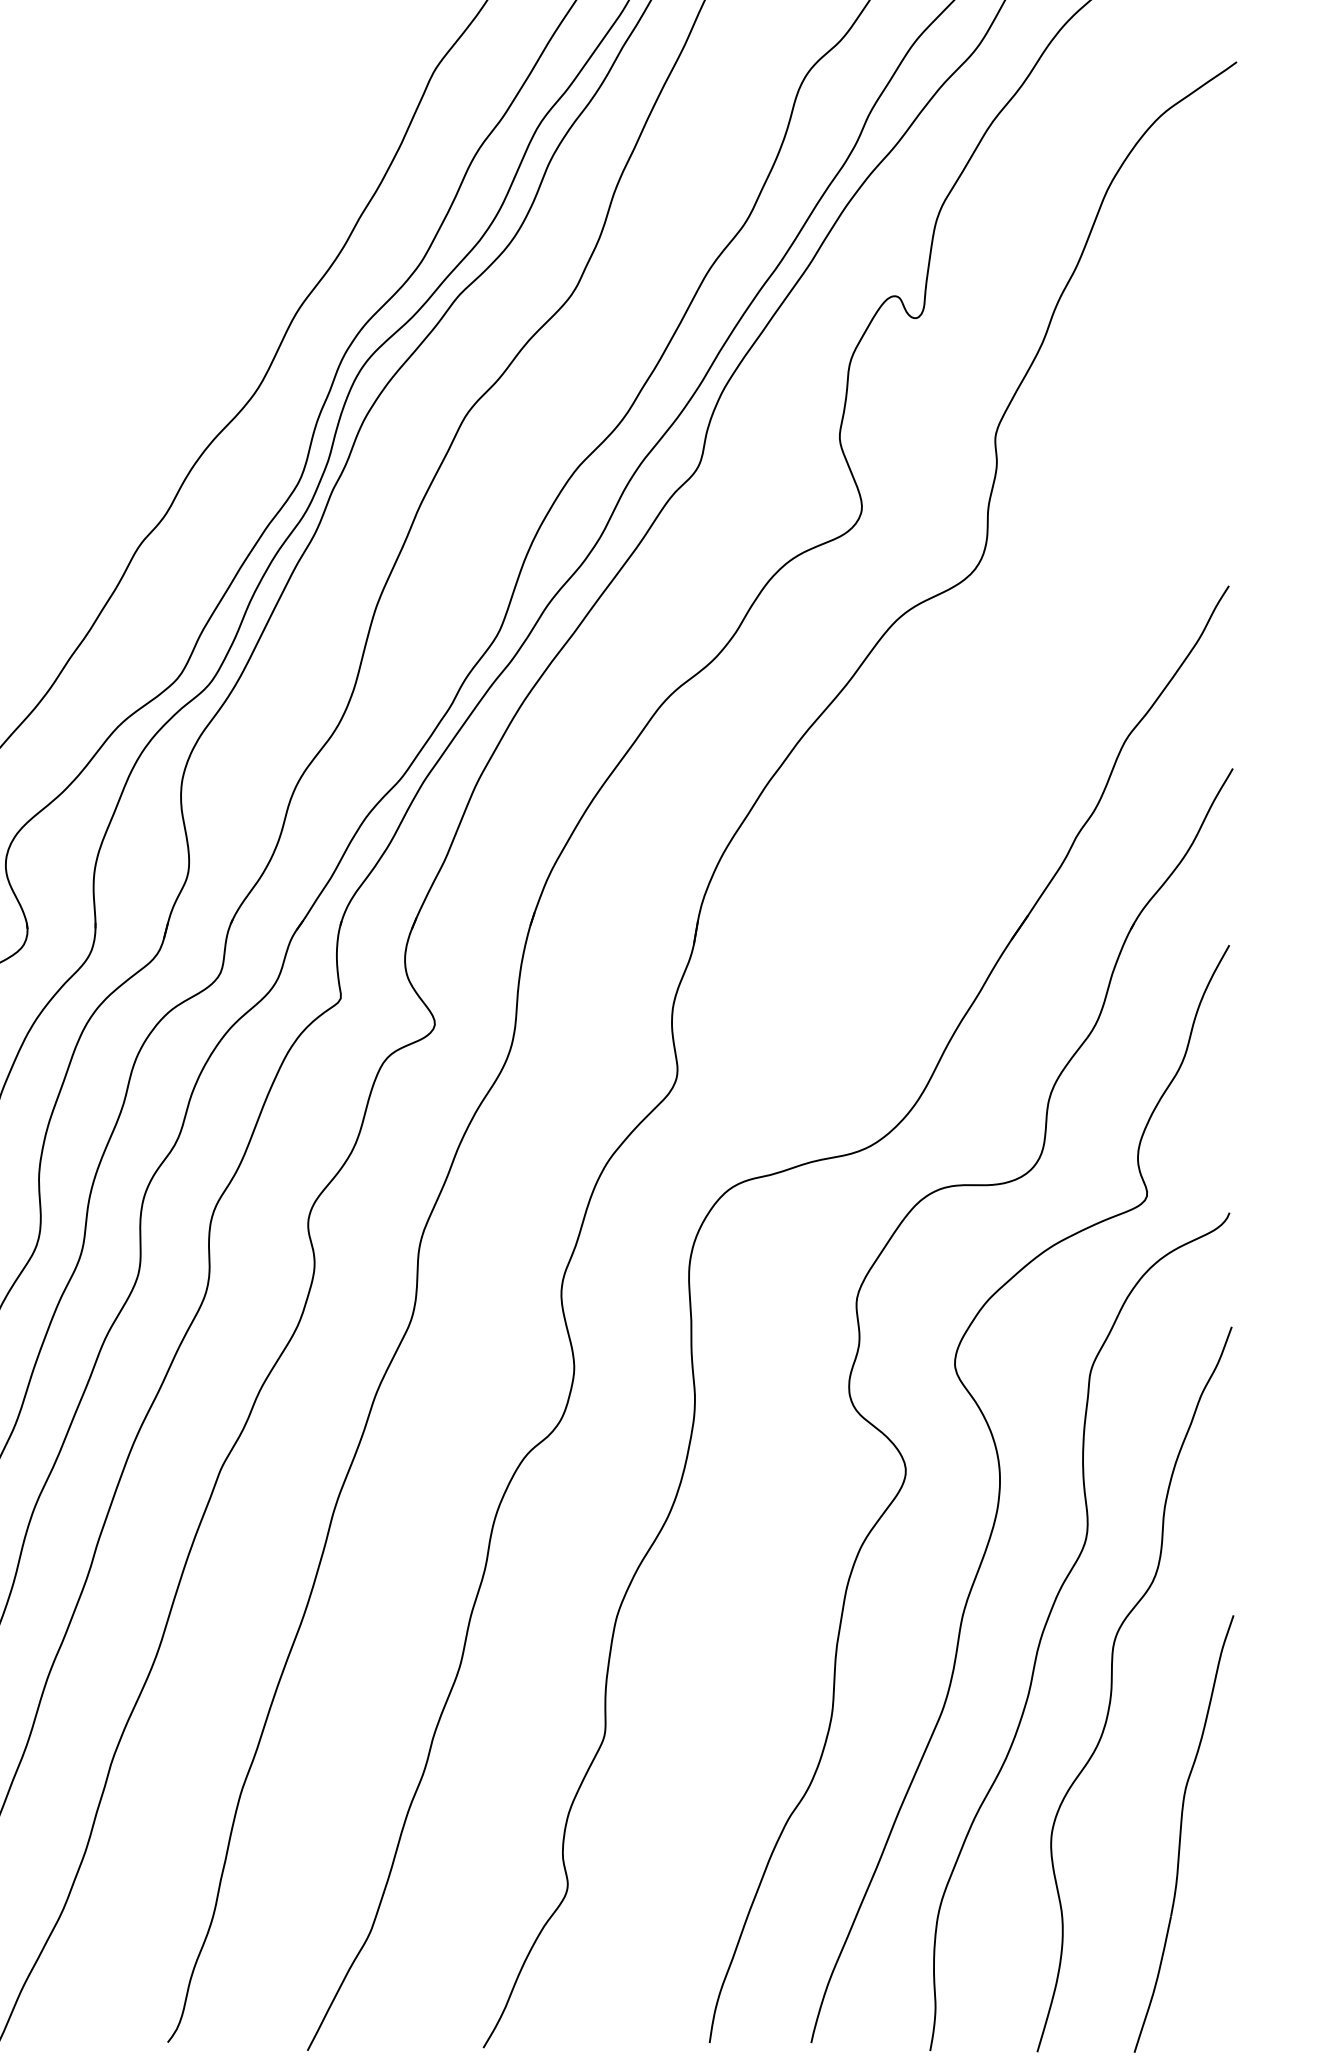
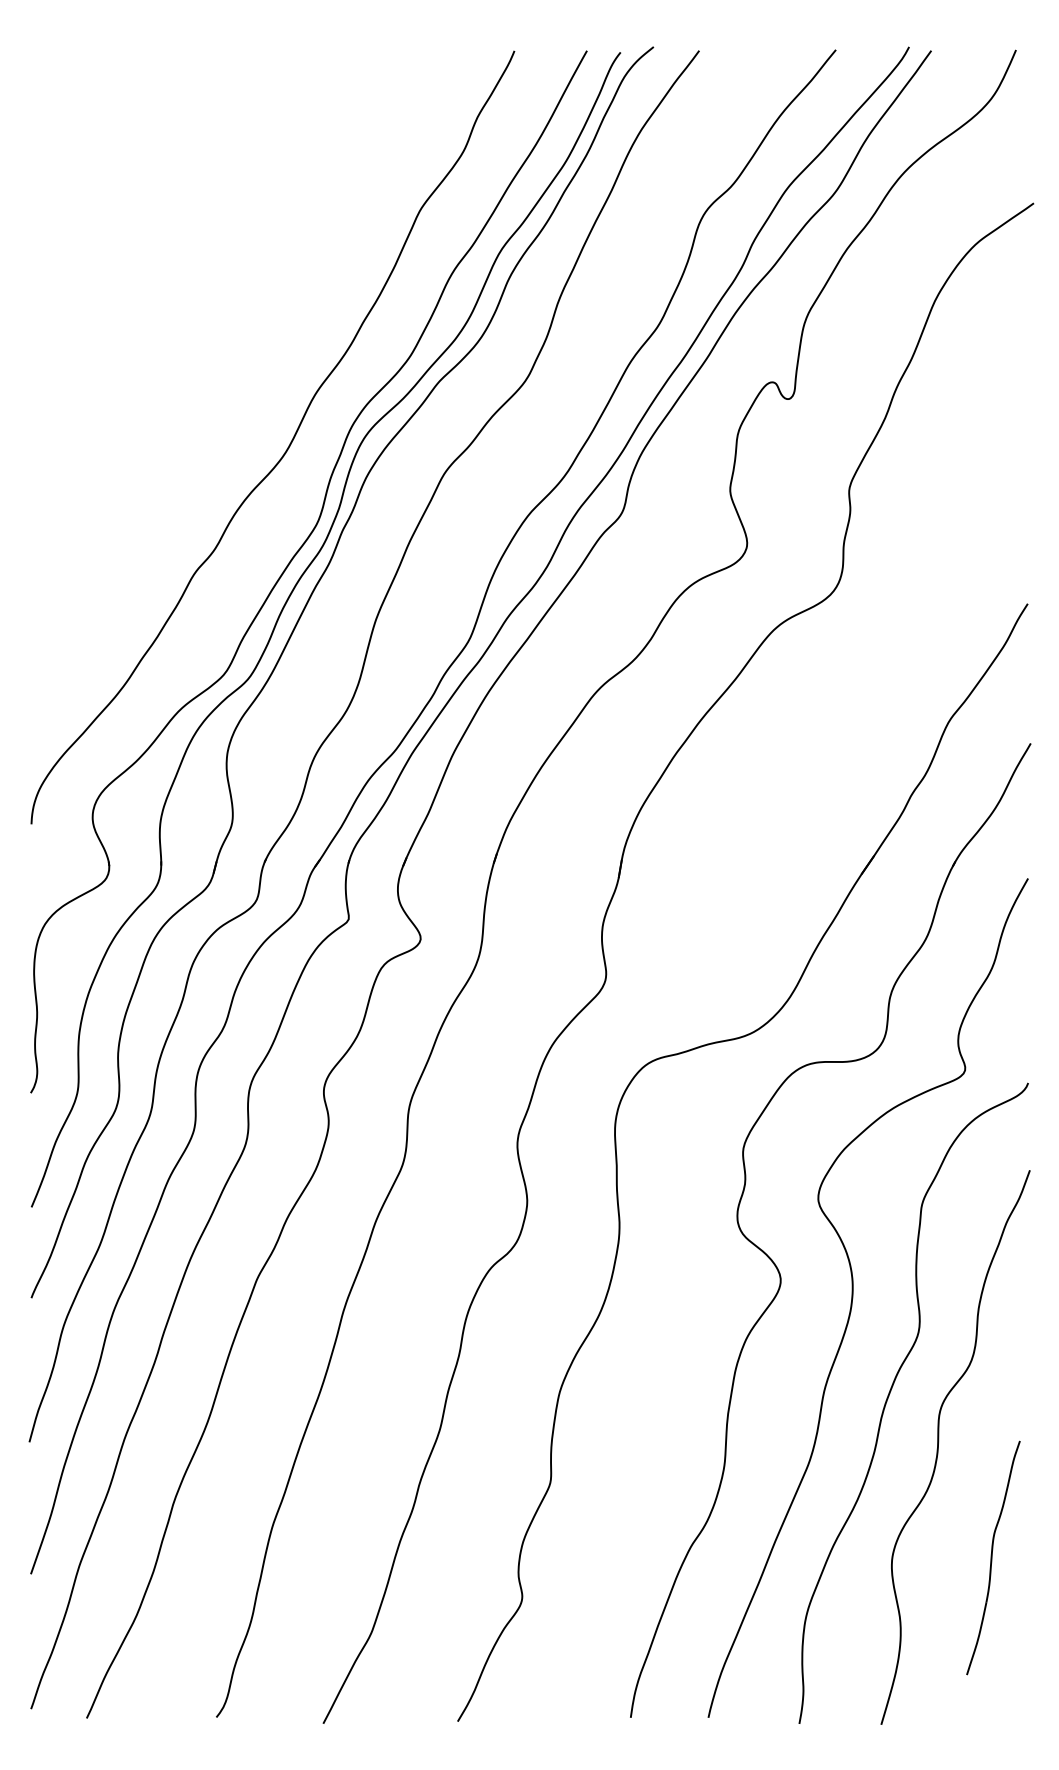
part: (1184, 1833) -> (993, 1557), size x0.7

